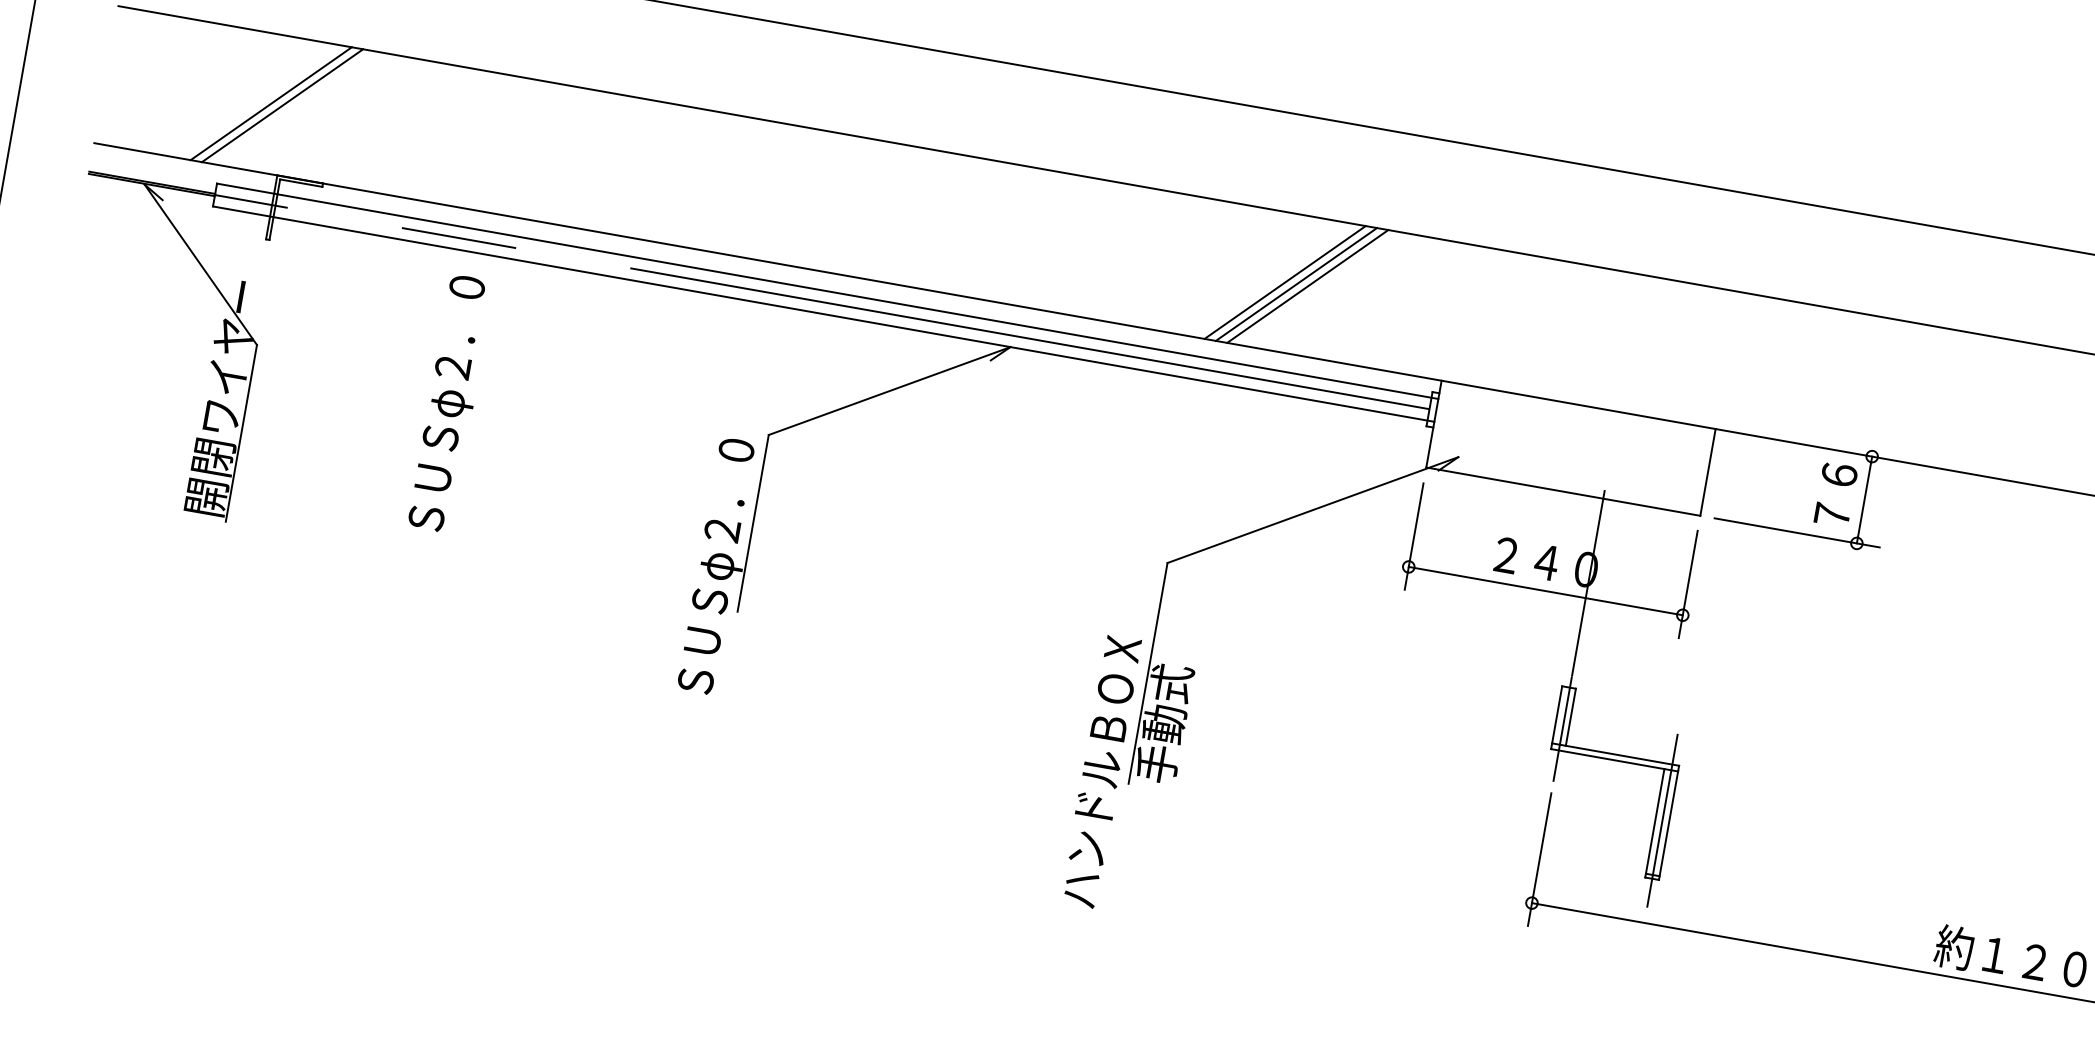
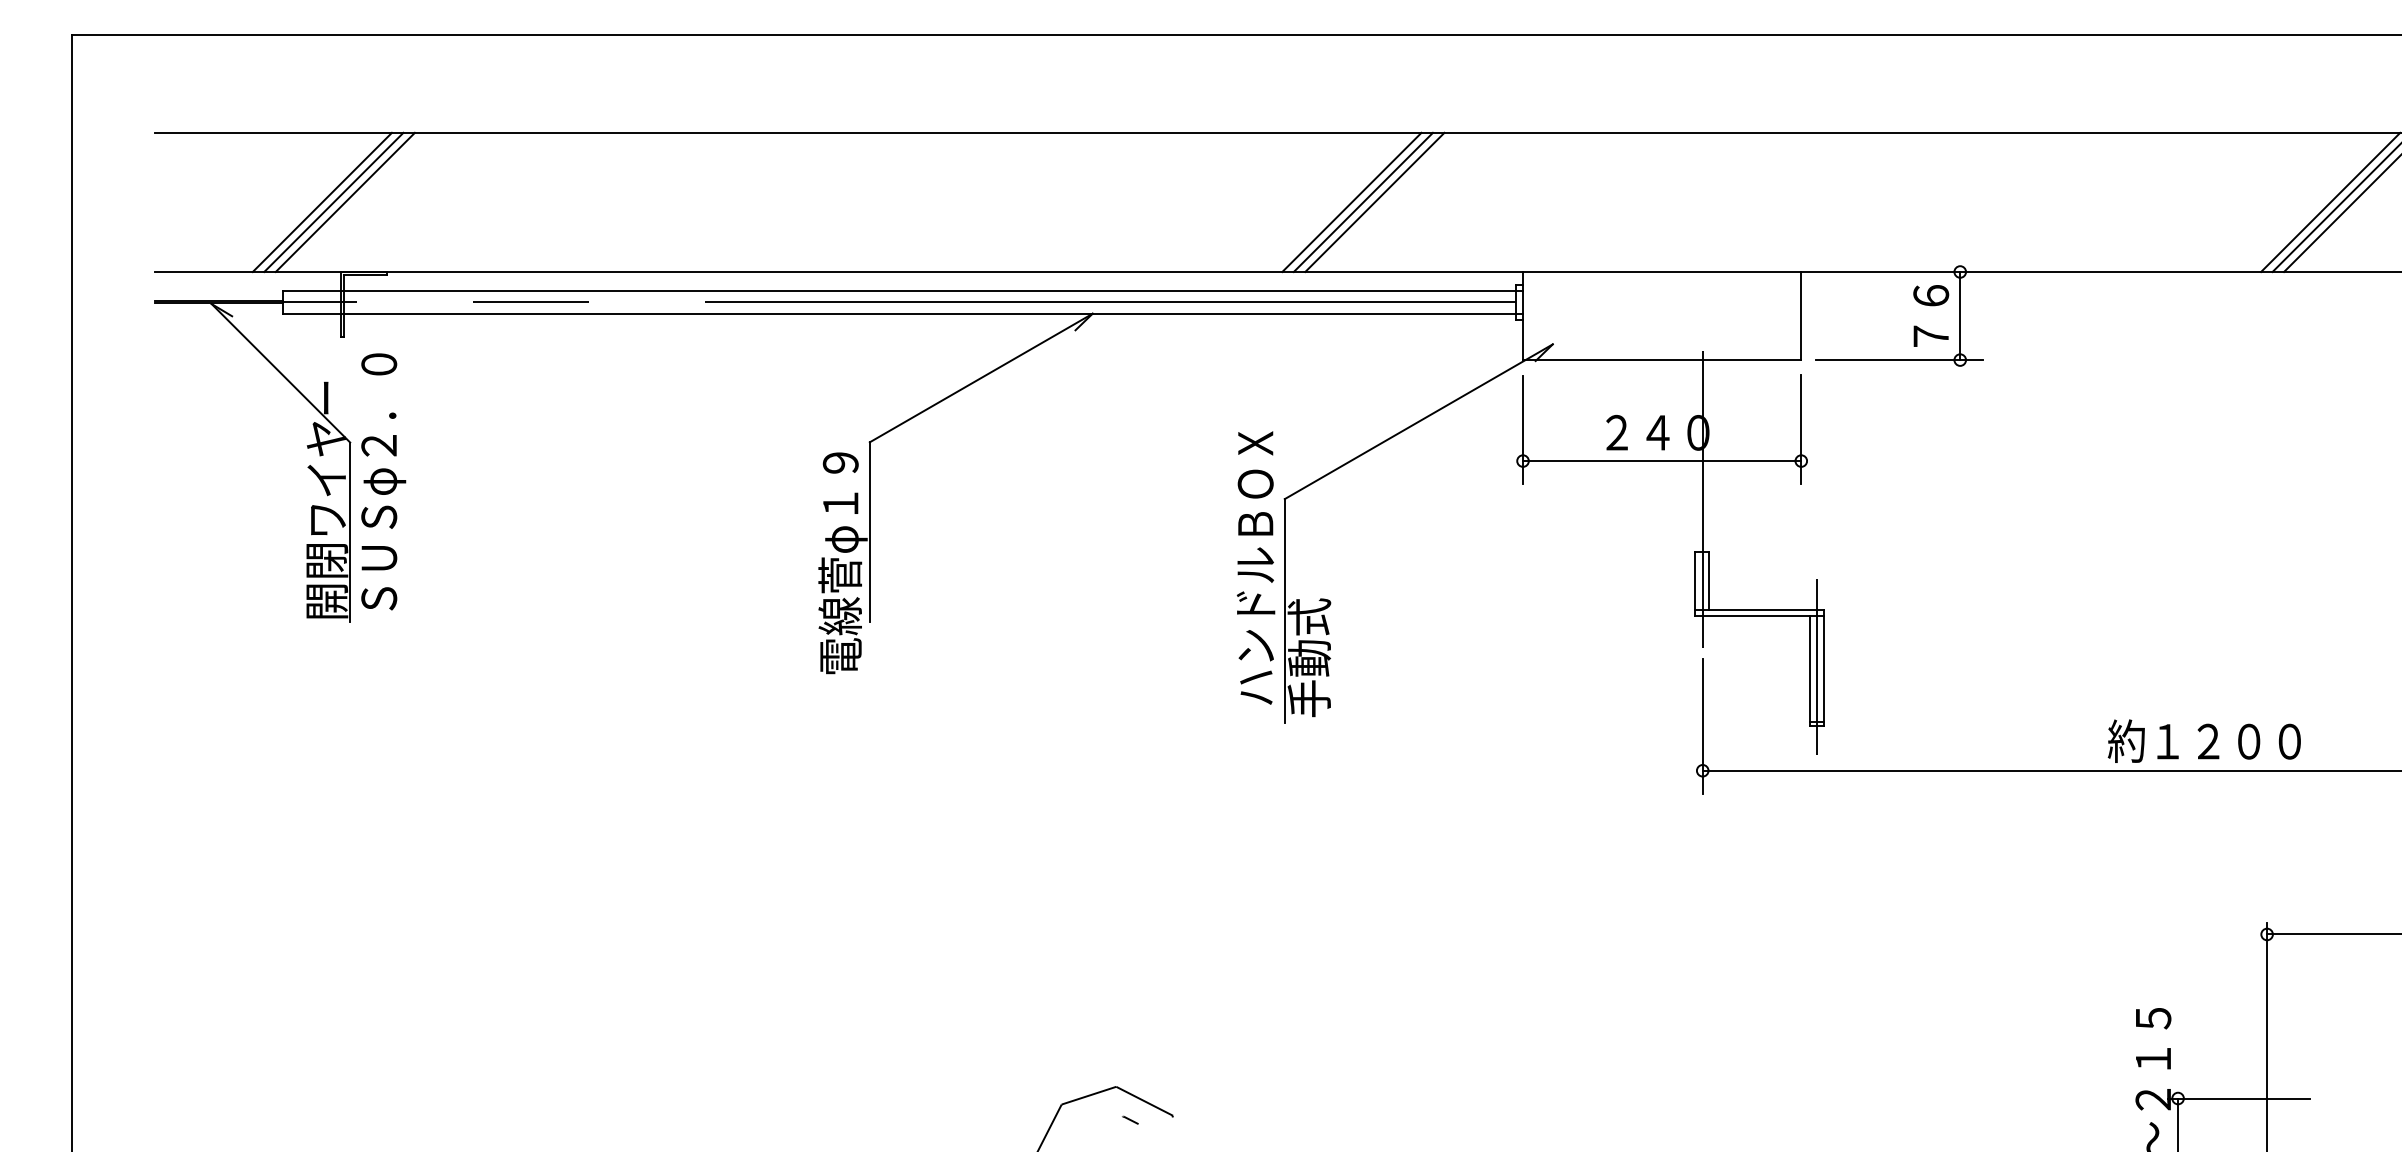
line: (293, 107) -> (344, 202), added
text: (451, 403) -> (383, 481), moved
text: (717, 566) -> (842, 580), ＳＵＳφ２．０ -> 電線菅φ１９
text: (1101, 771) -> (1255, 567), moved

